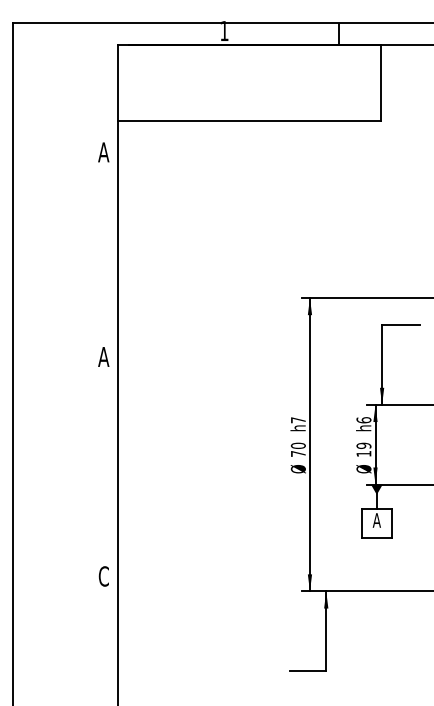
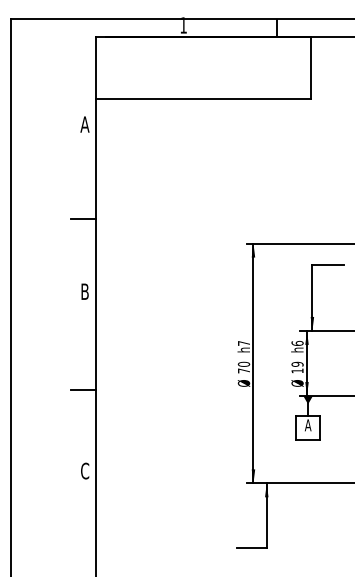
line: (101, 268) -> (83, 219), added
text: (103, 356) -> (84, 291), A -> B
line: (101, 477) -> (83, 390), added

